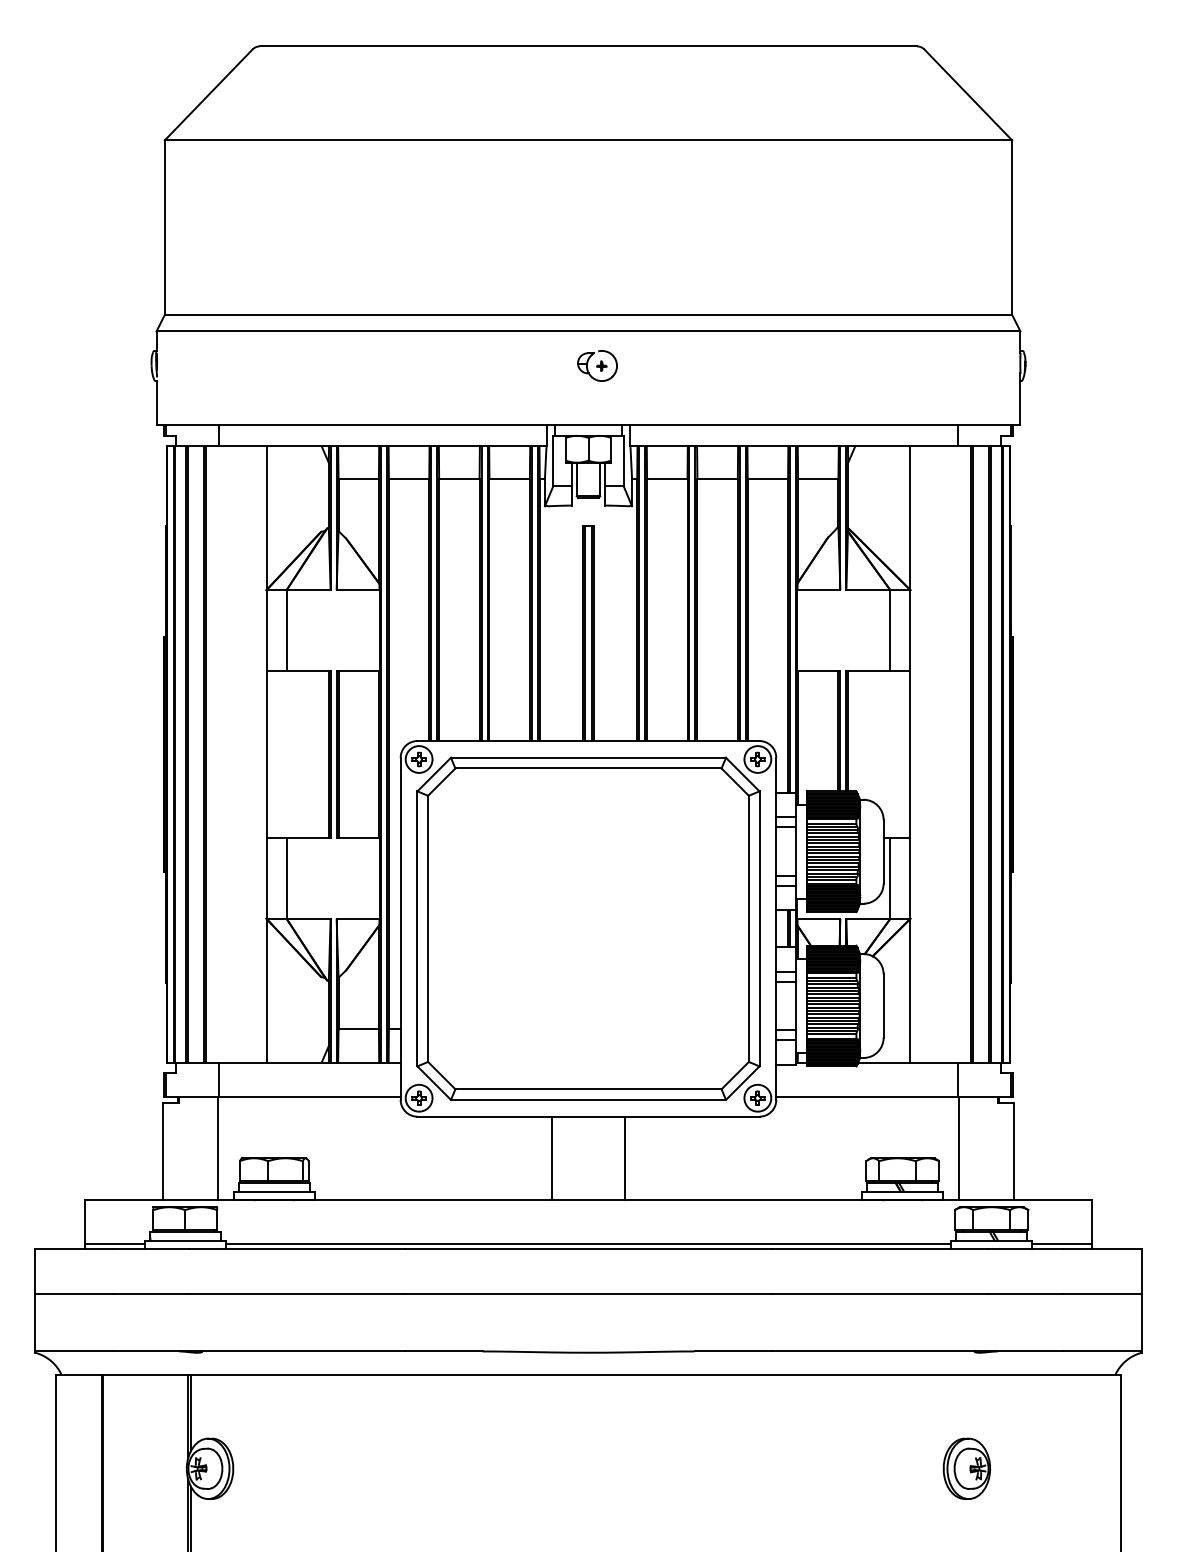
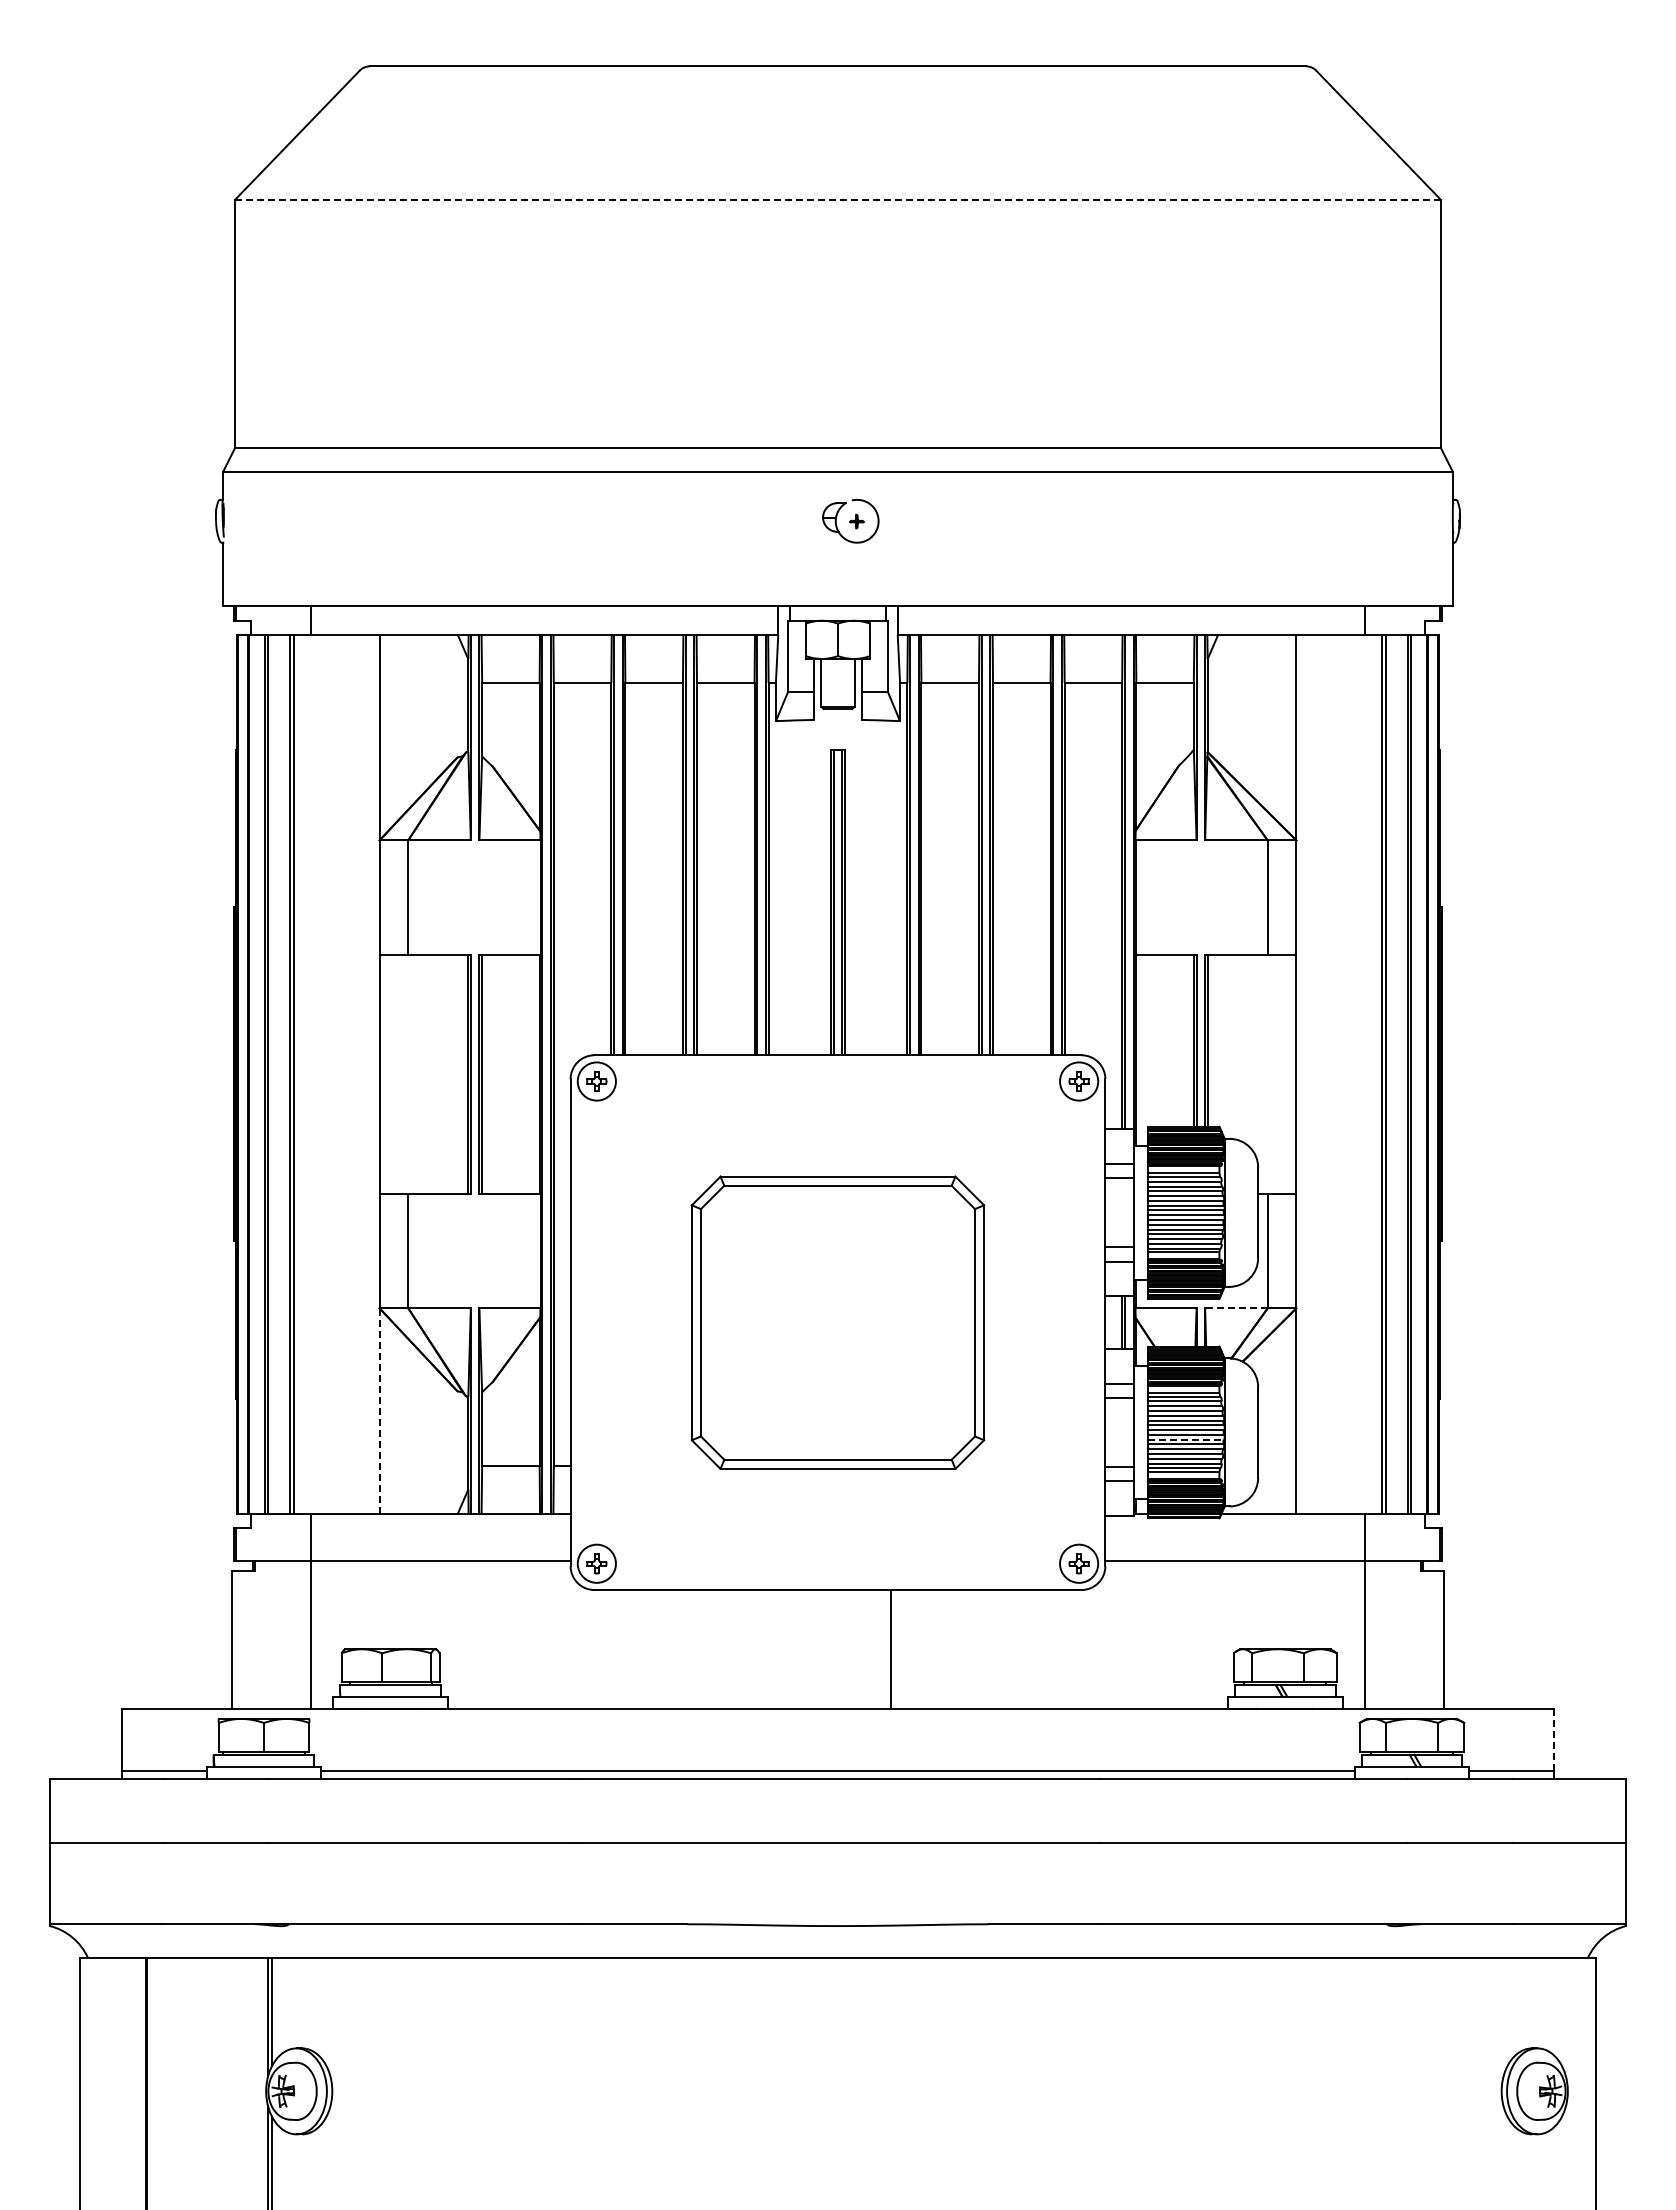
line: (588, 139) -> (838, 199), solid -> dashed
line: (867, 918) -> (1235, 1308), solid -> dashed
part: (588, 928) -> (837, 1322), size x0.6
line: (266, 990) -> (379, 1410), solid -> dashed
line: (832, 1010) -> (1185, 1439), solid -> dashed
line: (551, 1158) -> (785, 1649), removed
line: (1091, 1221) -> (1554, 1739), solid -> dashed
part: (966, 1468) -> (1534, 2091), moved

